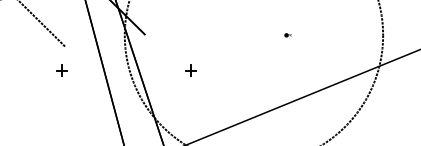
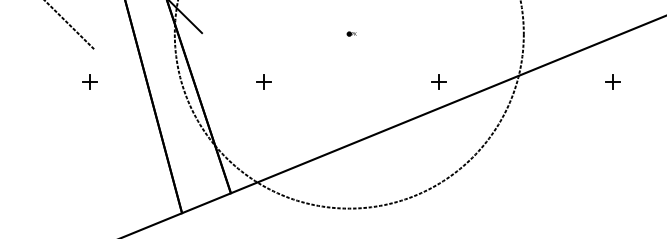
part: (288, 34) -> (351, 33), moved
part: (319, 70) -> (438, 81), added

